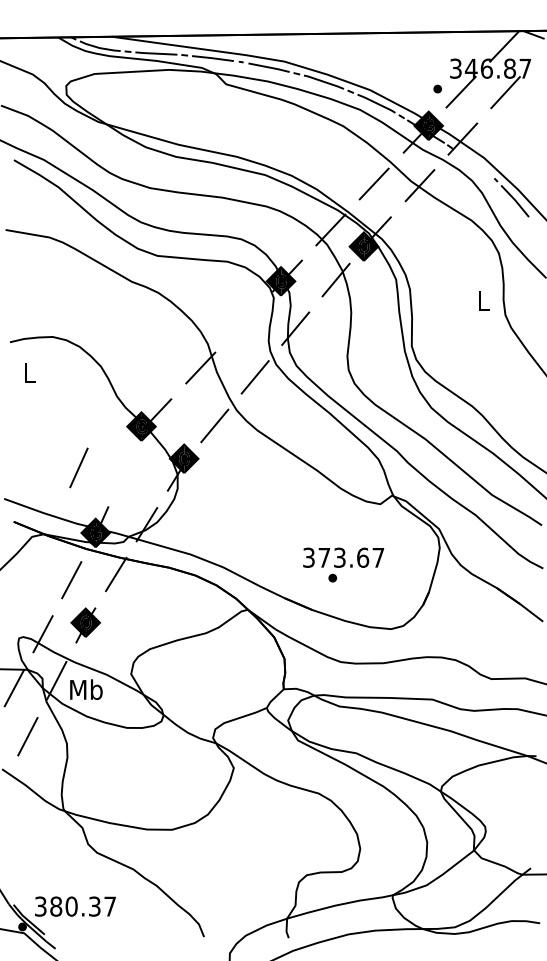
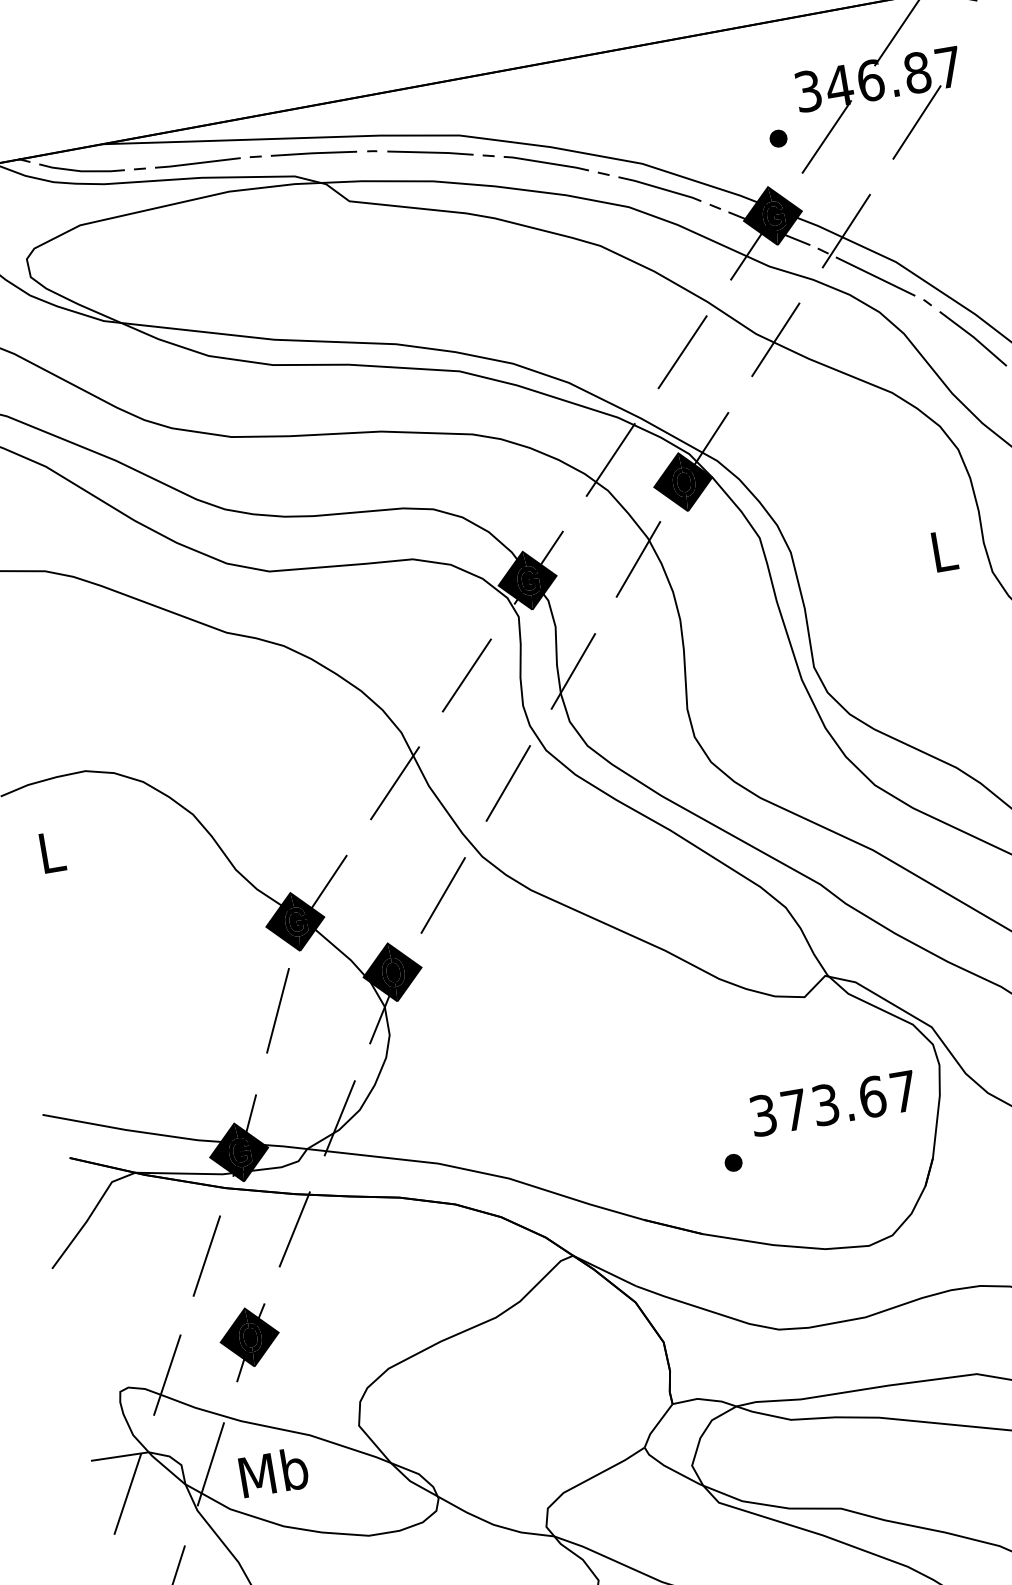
line: (473, 163) -> (876, 276), added
line: (243, 321) -> (465, 674), added
line: (78, 467) -> (276, 1010), moved
text: (343, 557) -> (833, 1103), moved

